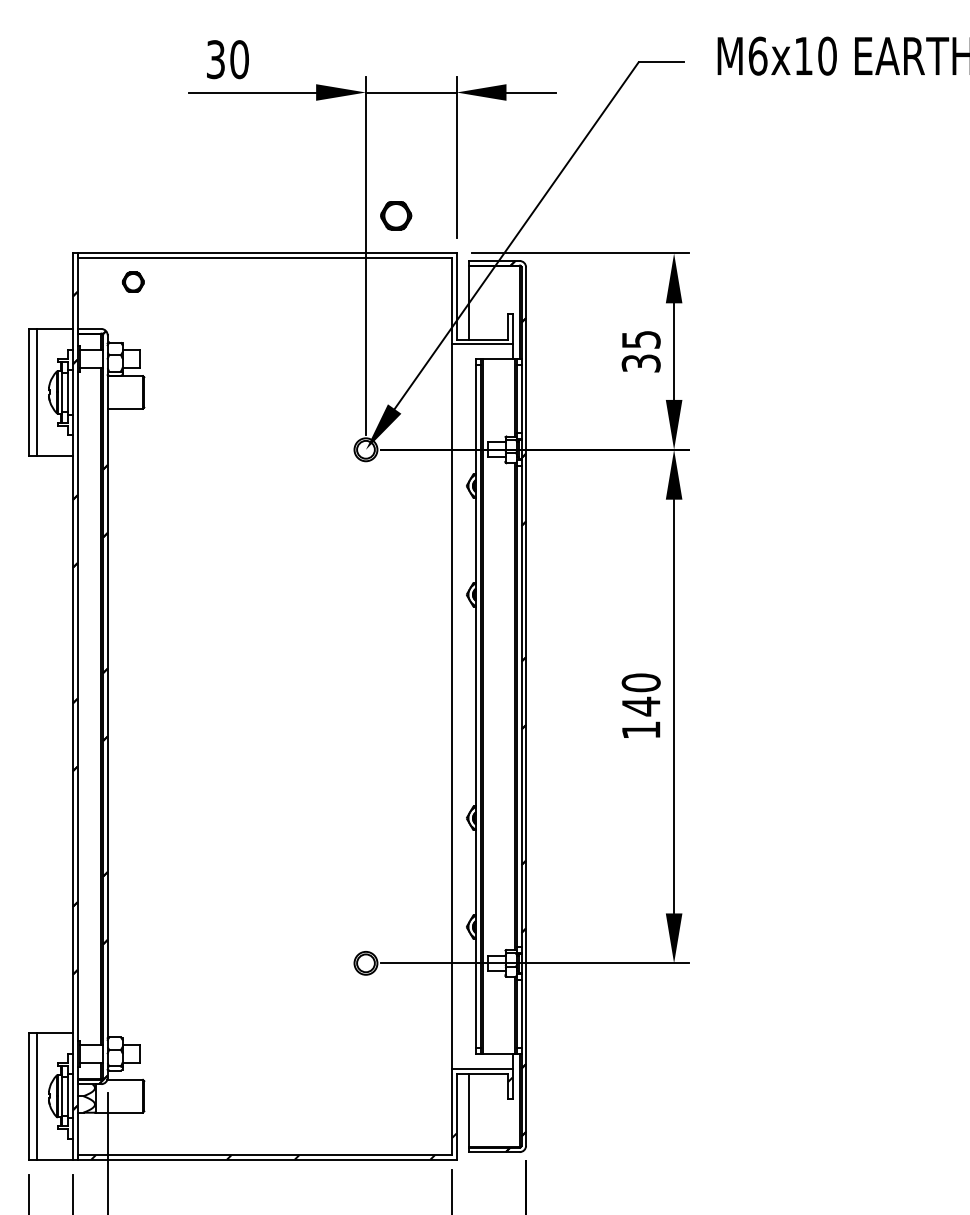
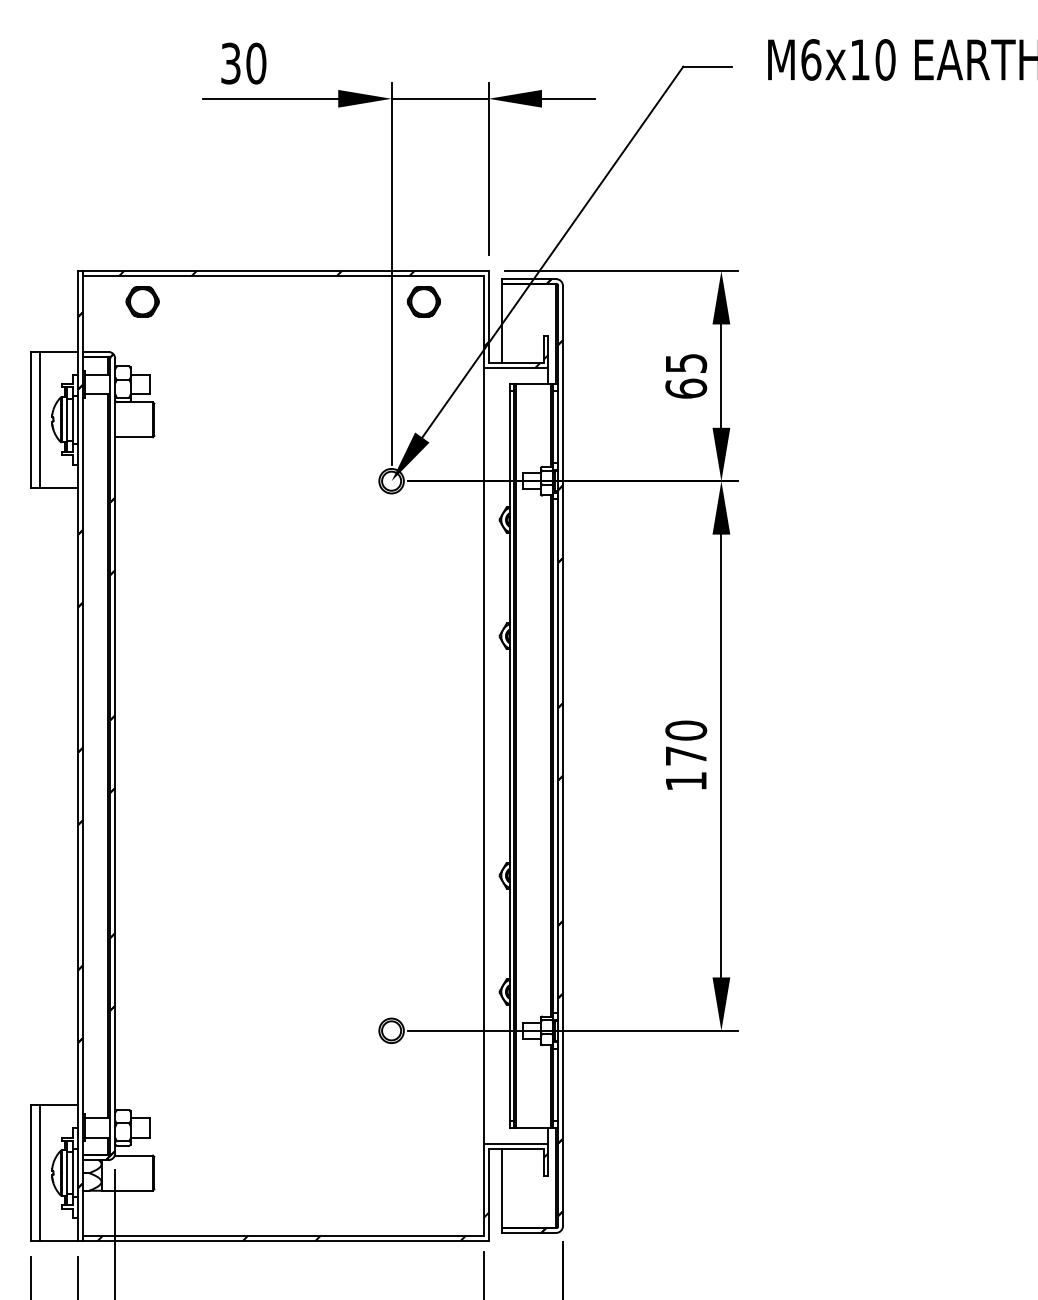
part: (395, 215) -> (423, 301), moved
part: (133, 281) -> (142, 301), size x1.43
hatch: (311, 298) -> (333, 319), added
text: (641, 363) -> (686, 388), 35 -> 65
text: (641, 706) -> (686, 755), 140 -> 170

